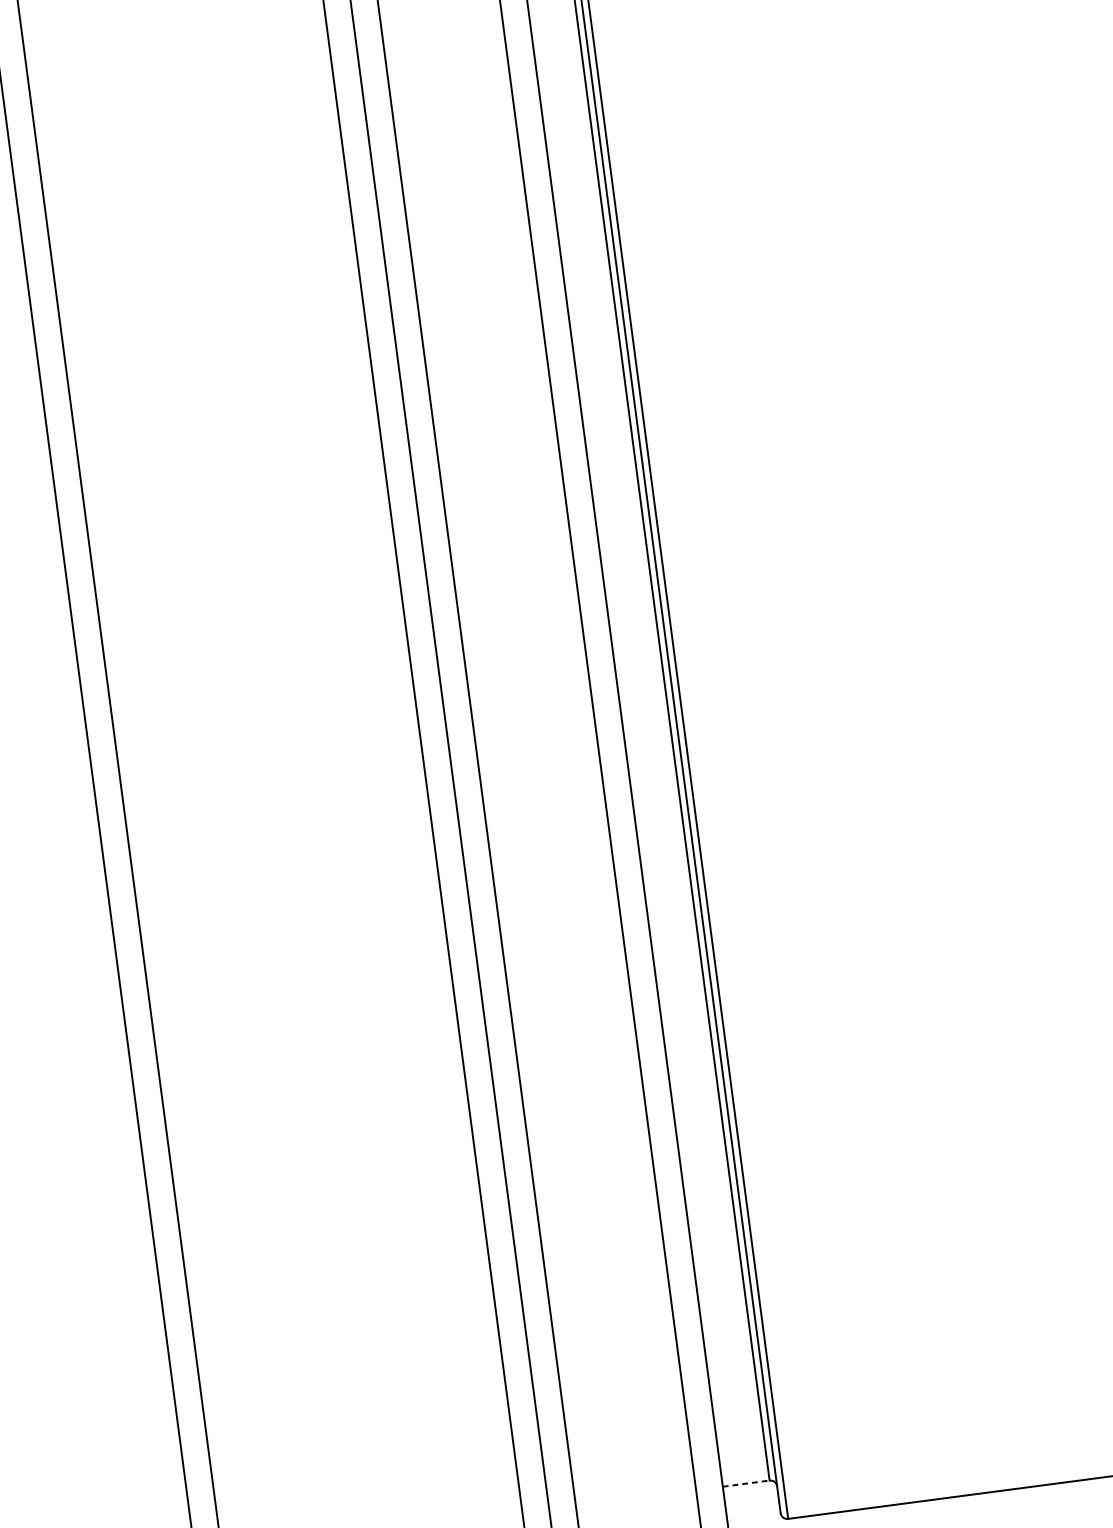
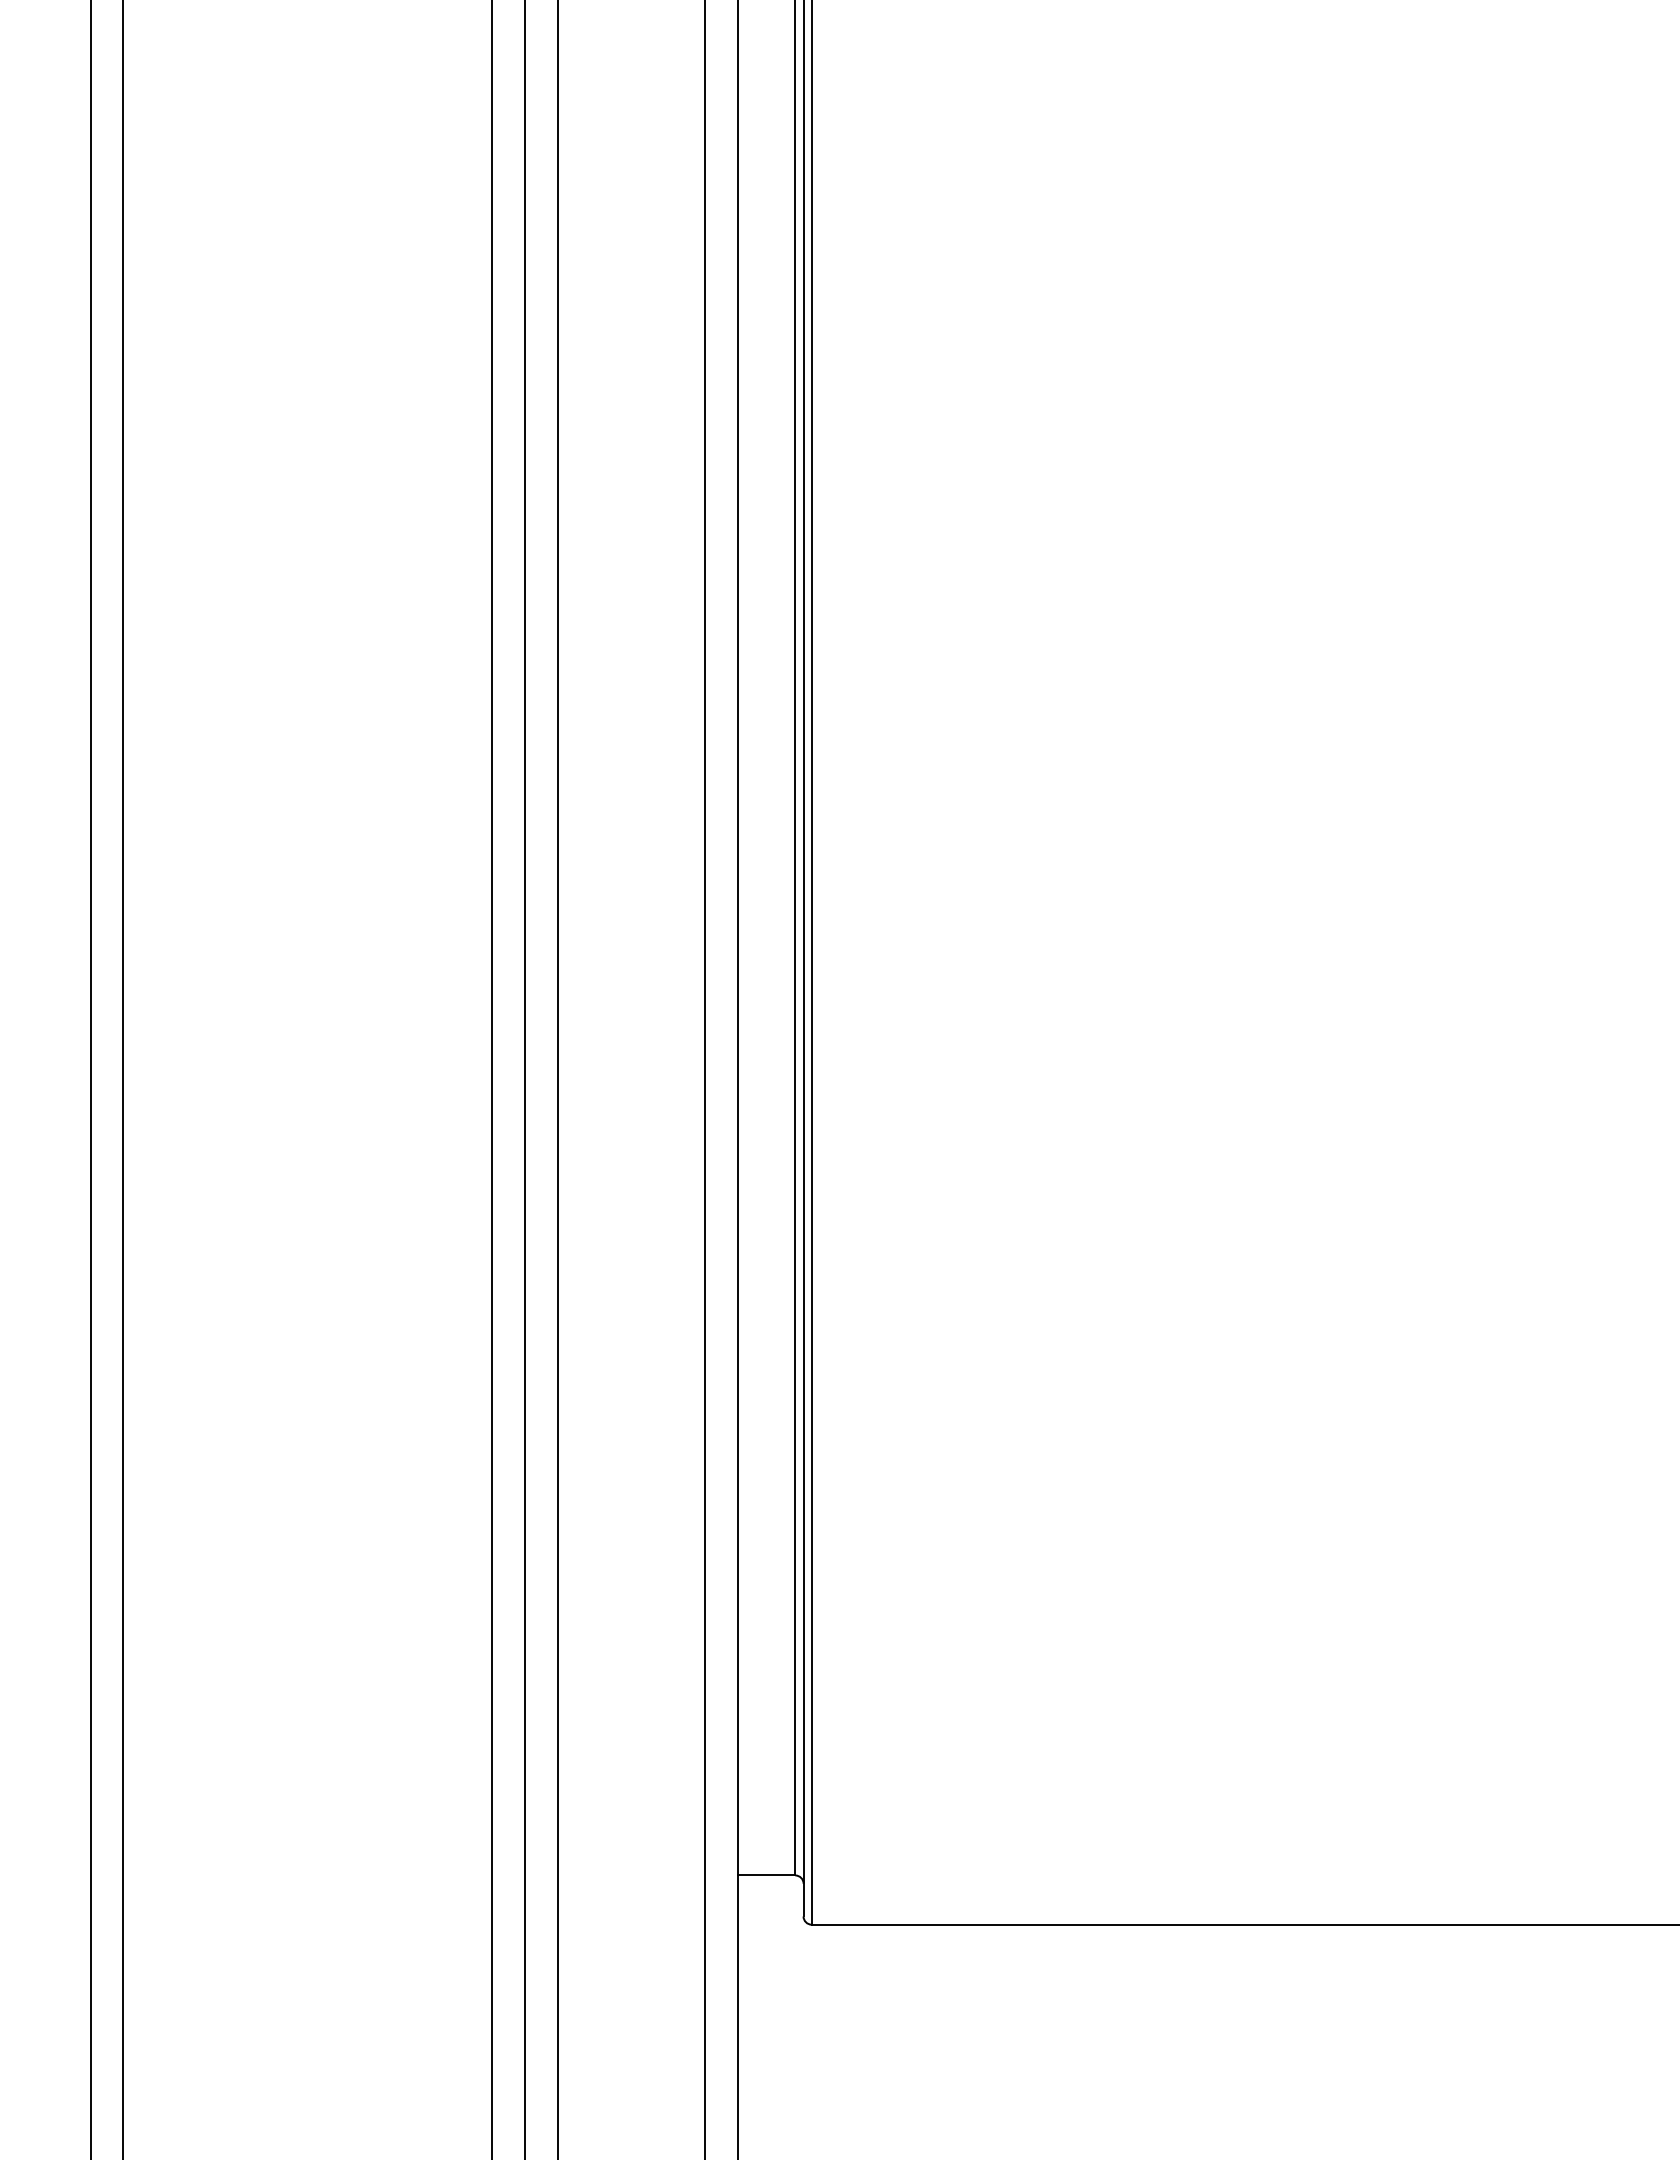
line: (746, 1483) -> (766, 1875), dashed -> solid

